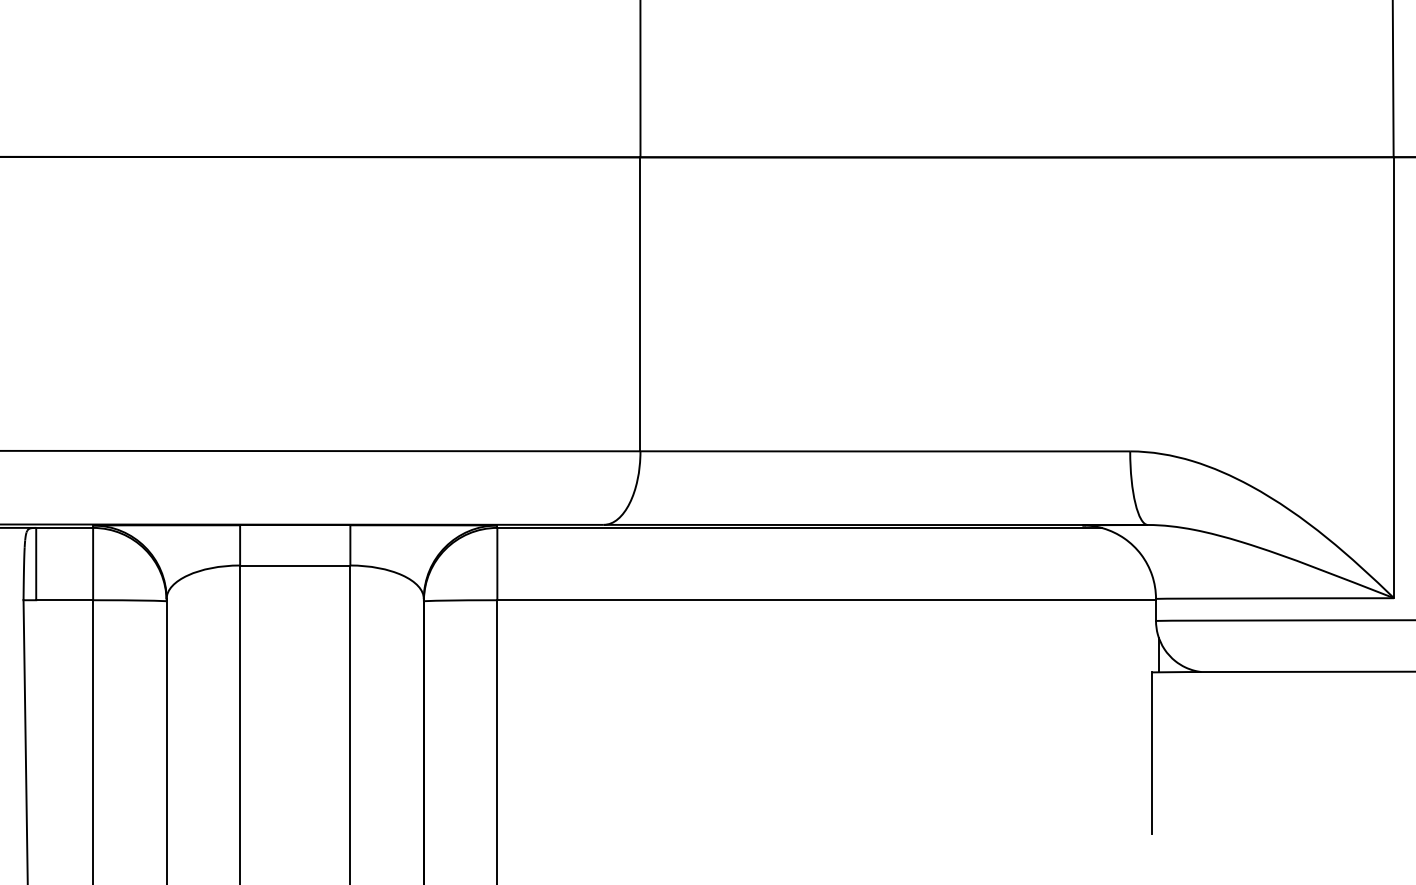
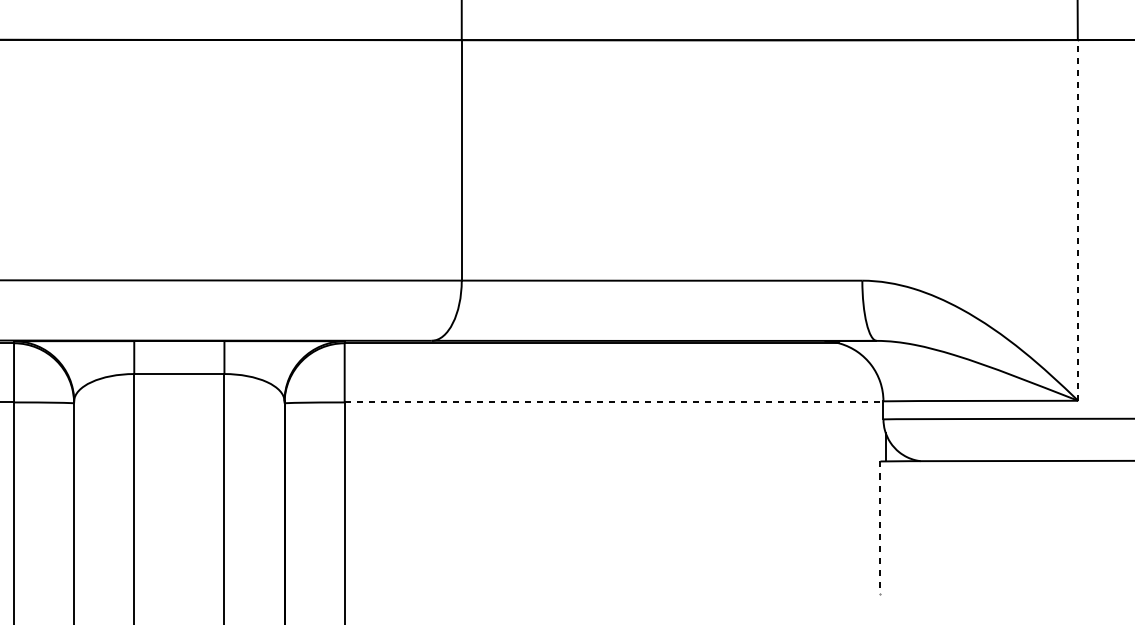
line: (1394, 377) -> (1078, 220), solid -> dashed
line: (827, 600) -> (614, 402), solid -> dashed
line: (1152, 753) -> (880, 527), solid -> dashed

